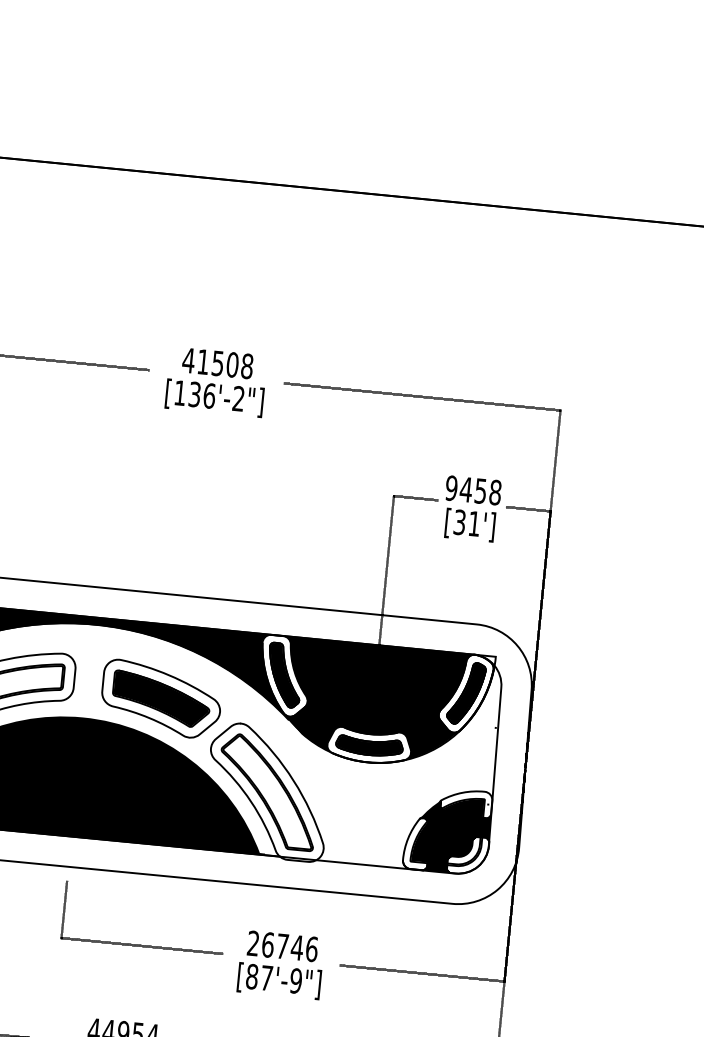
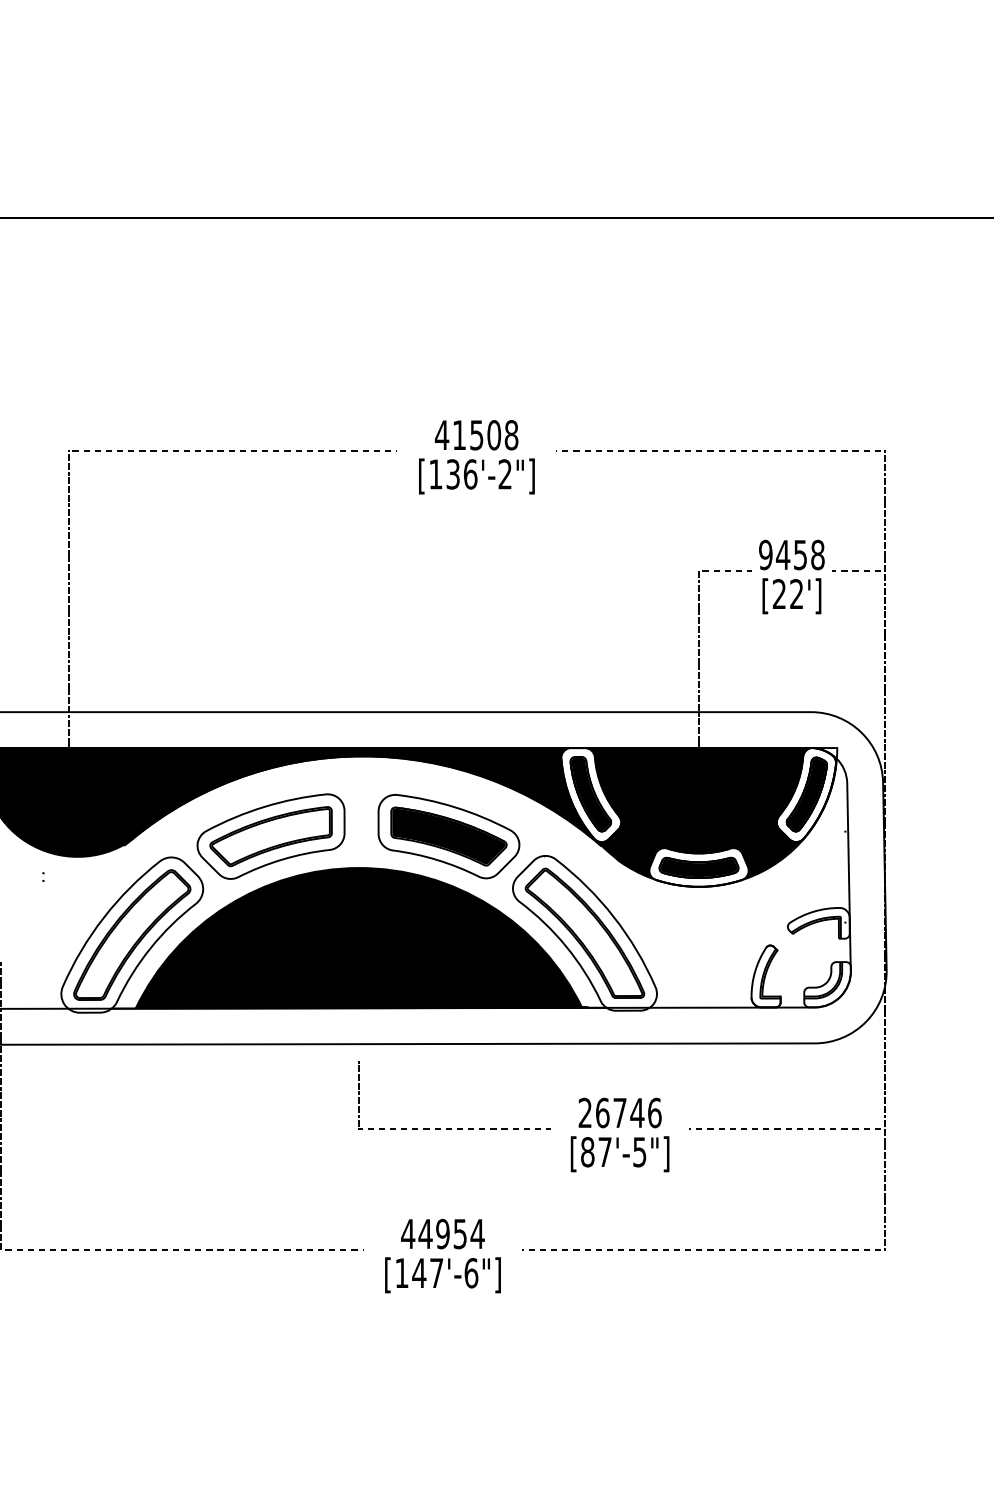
text: (466, 523) -> (787, 594), [31'] -> [22']
fill: (452, 834) -> (806, 962), removed
text: (295, 981) -> (639, 1152), [87'-9"] -> [87'-5"]

